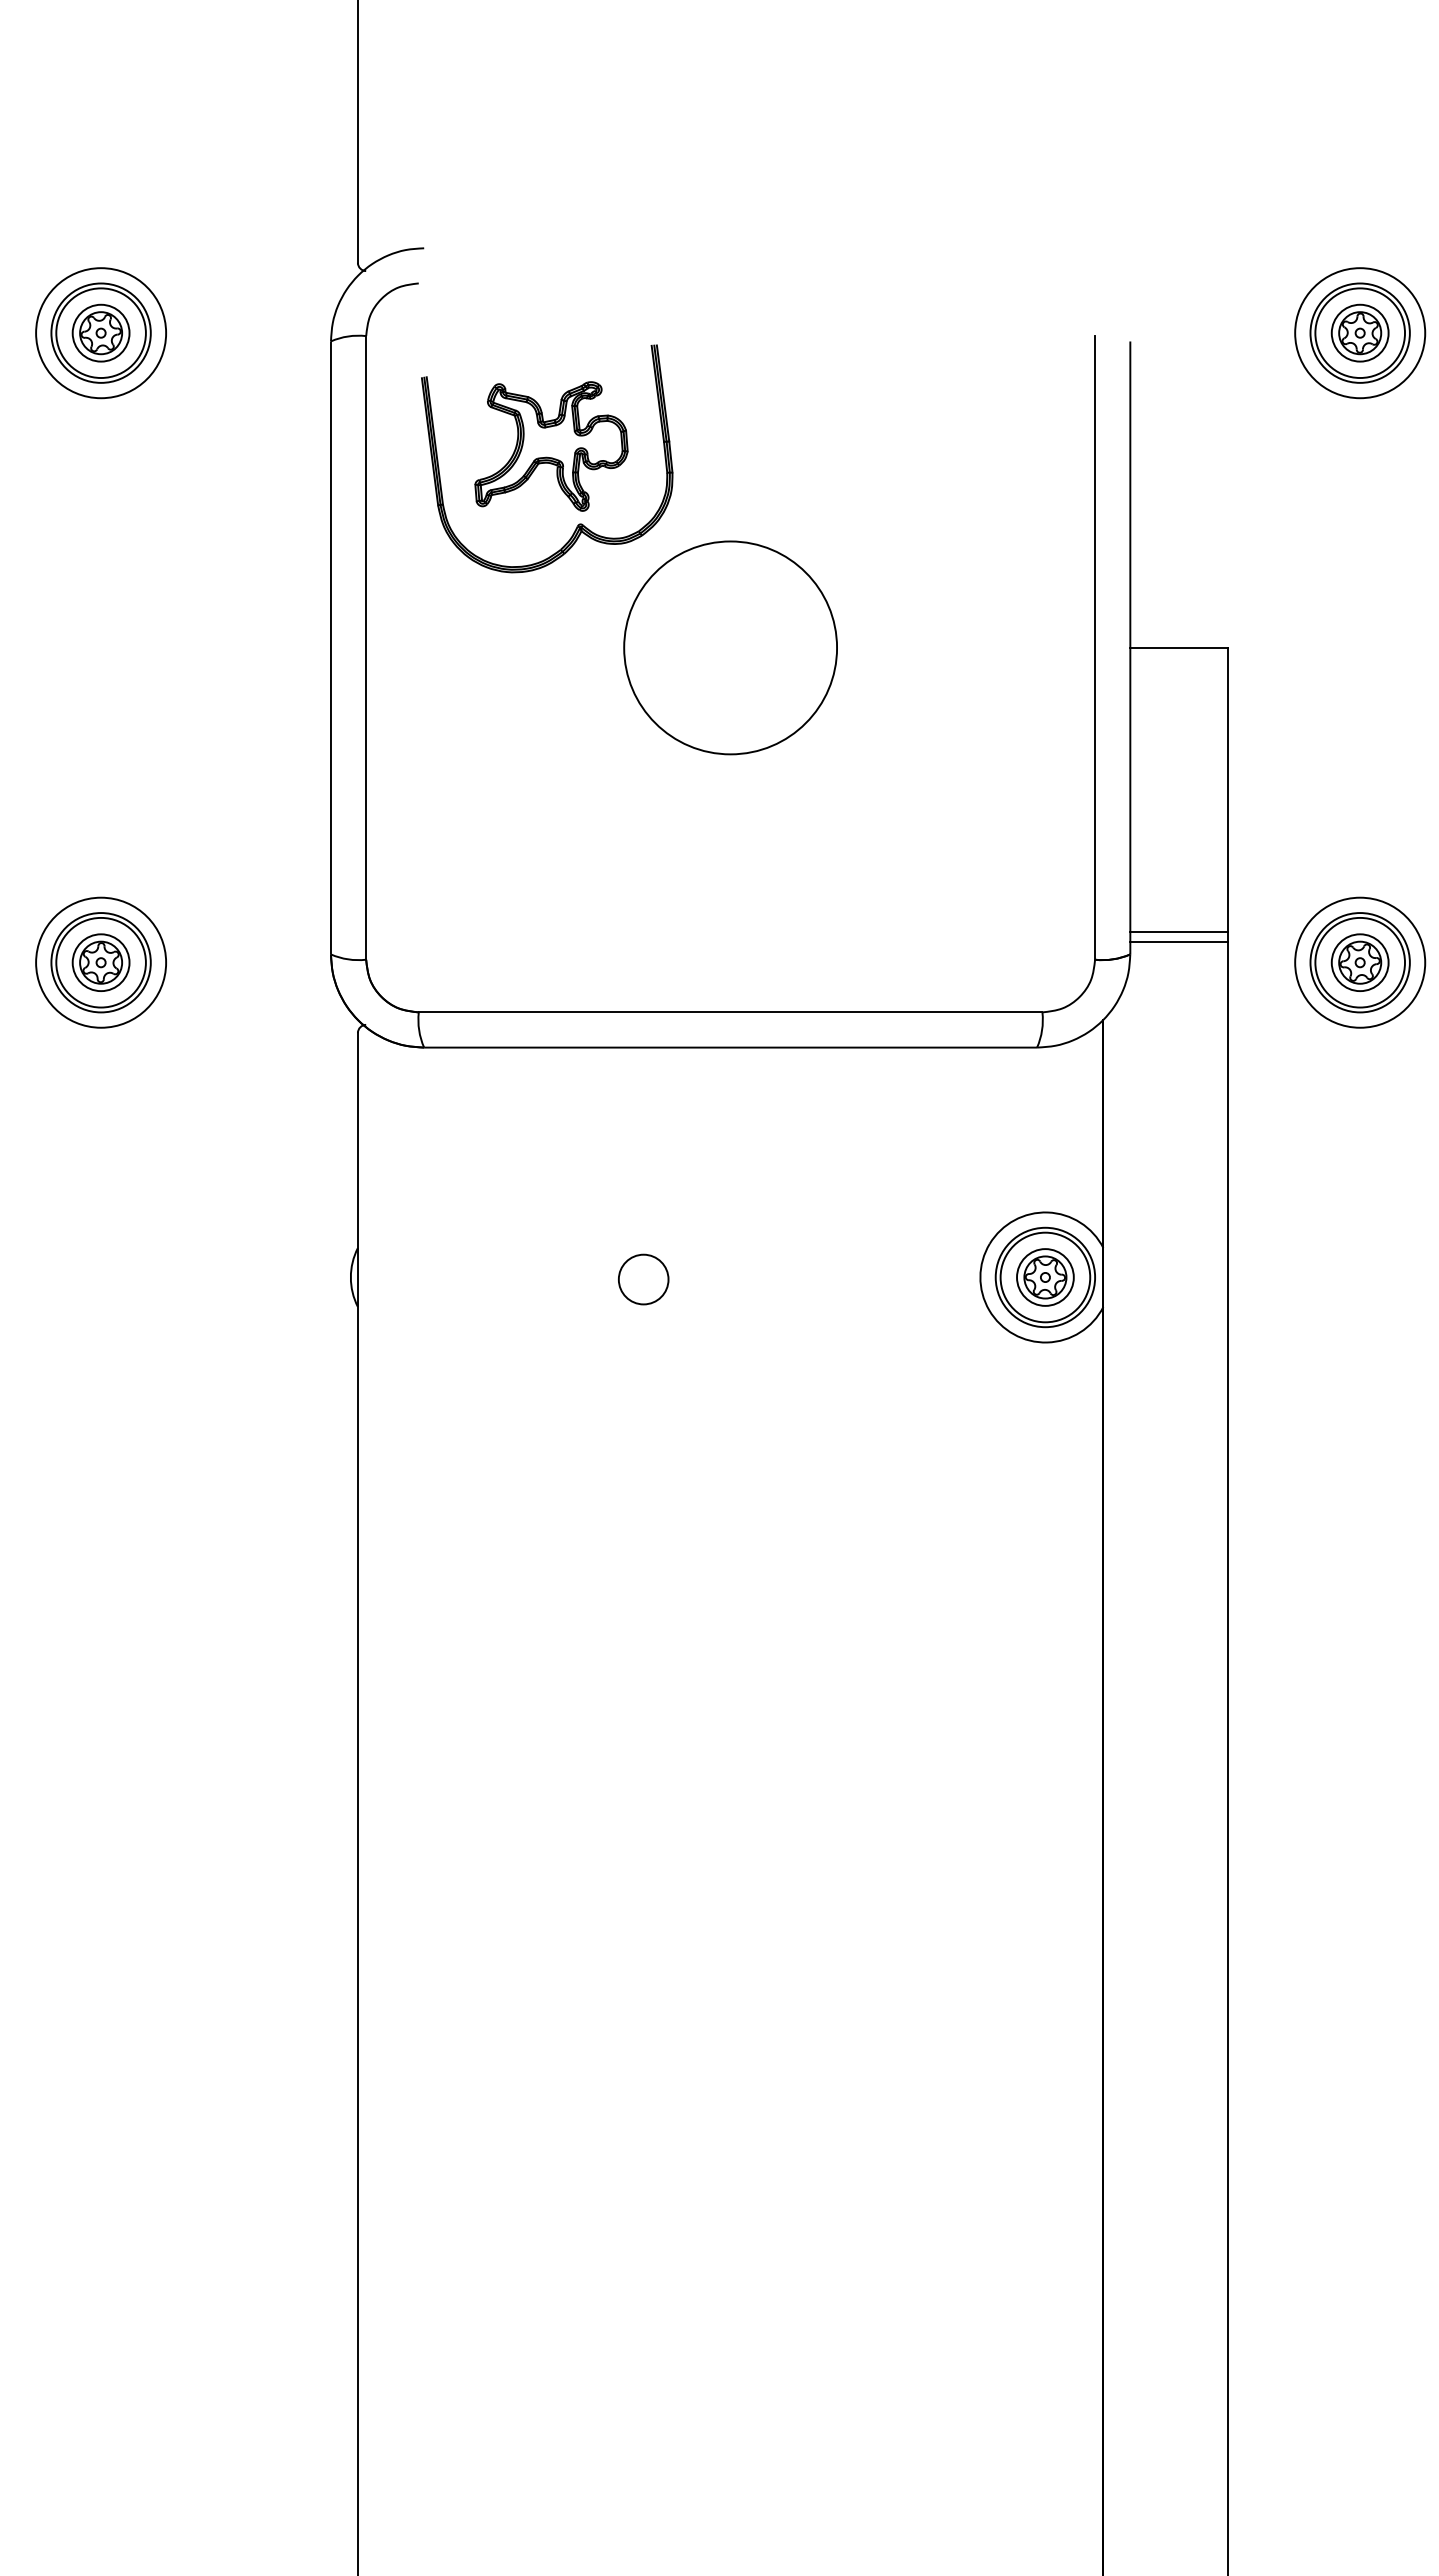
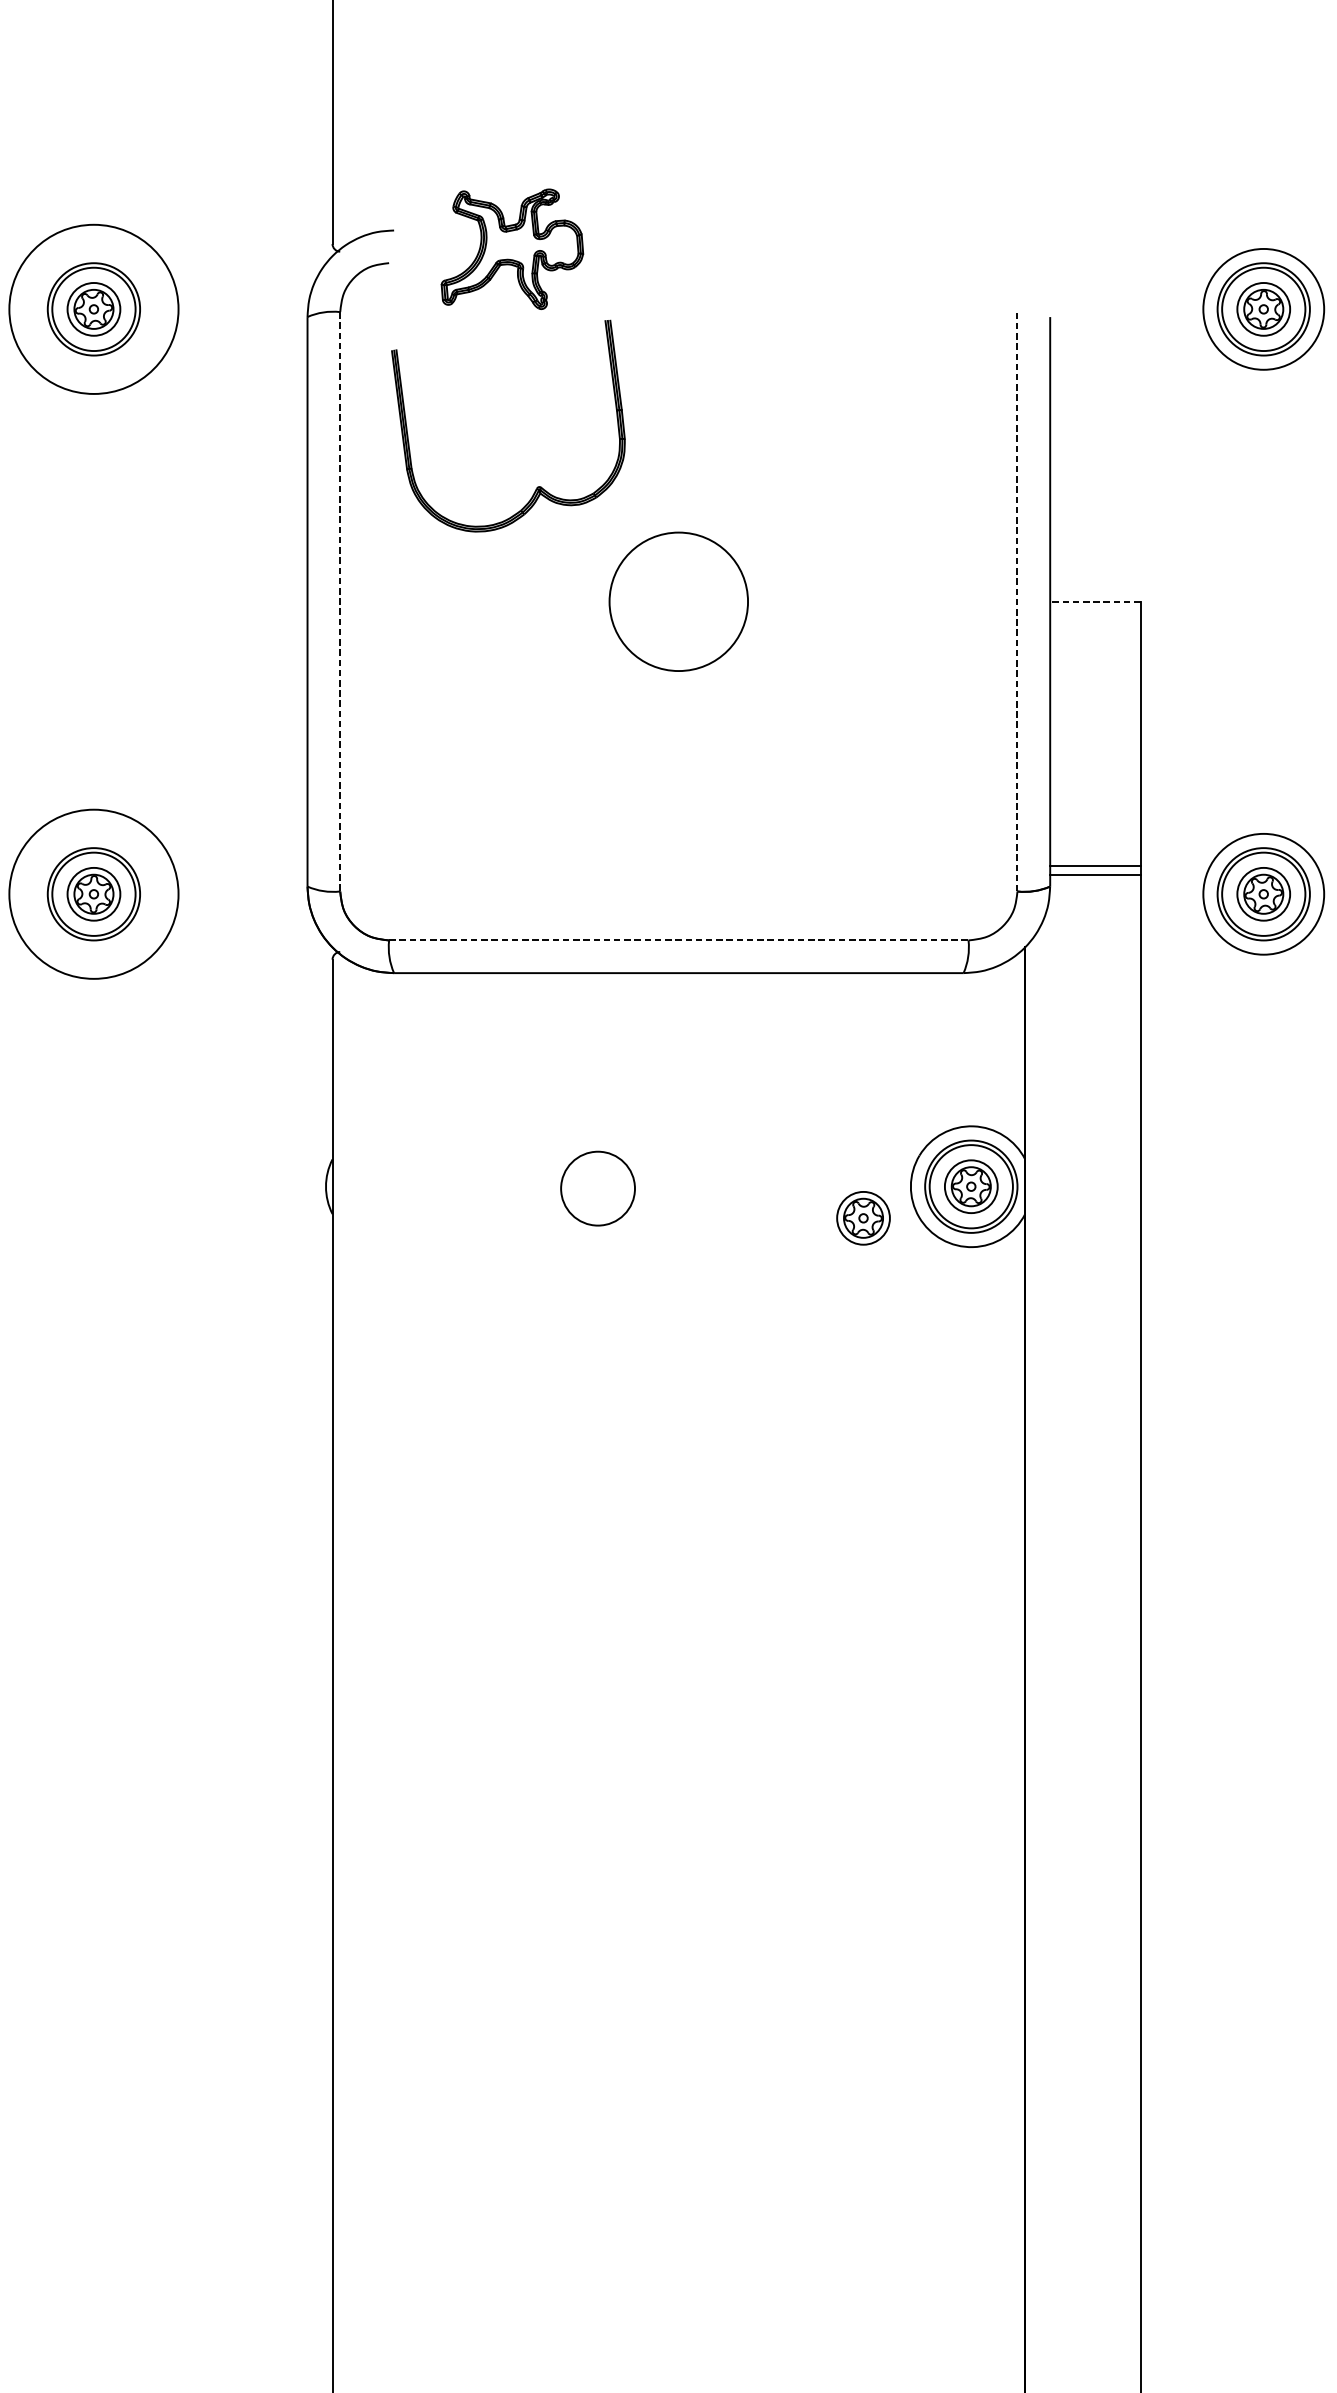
circle: (101, 333) -> (94, 309), size x1.4
part: (551, 446) -> (512, 249), moved
line: (366, 647) -> (340, 601), solid -> dashed
circle: (730, 647) -> (678, 601), size x0.7
line: (1095, 647) -> (1017, 601), solid -> dashed
line: (1178, 647) -> (1094, 601), solid -> dashed
circle: (101, 962) -> (94, 894), size x1.4
line: (730, 1012) -> (678, 940), solid -> dashed
circle: (643, 1279) -> (597, 1188), size x1.6
part: (929, 1311) -> (863, 1218), added

